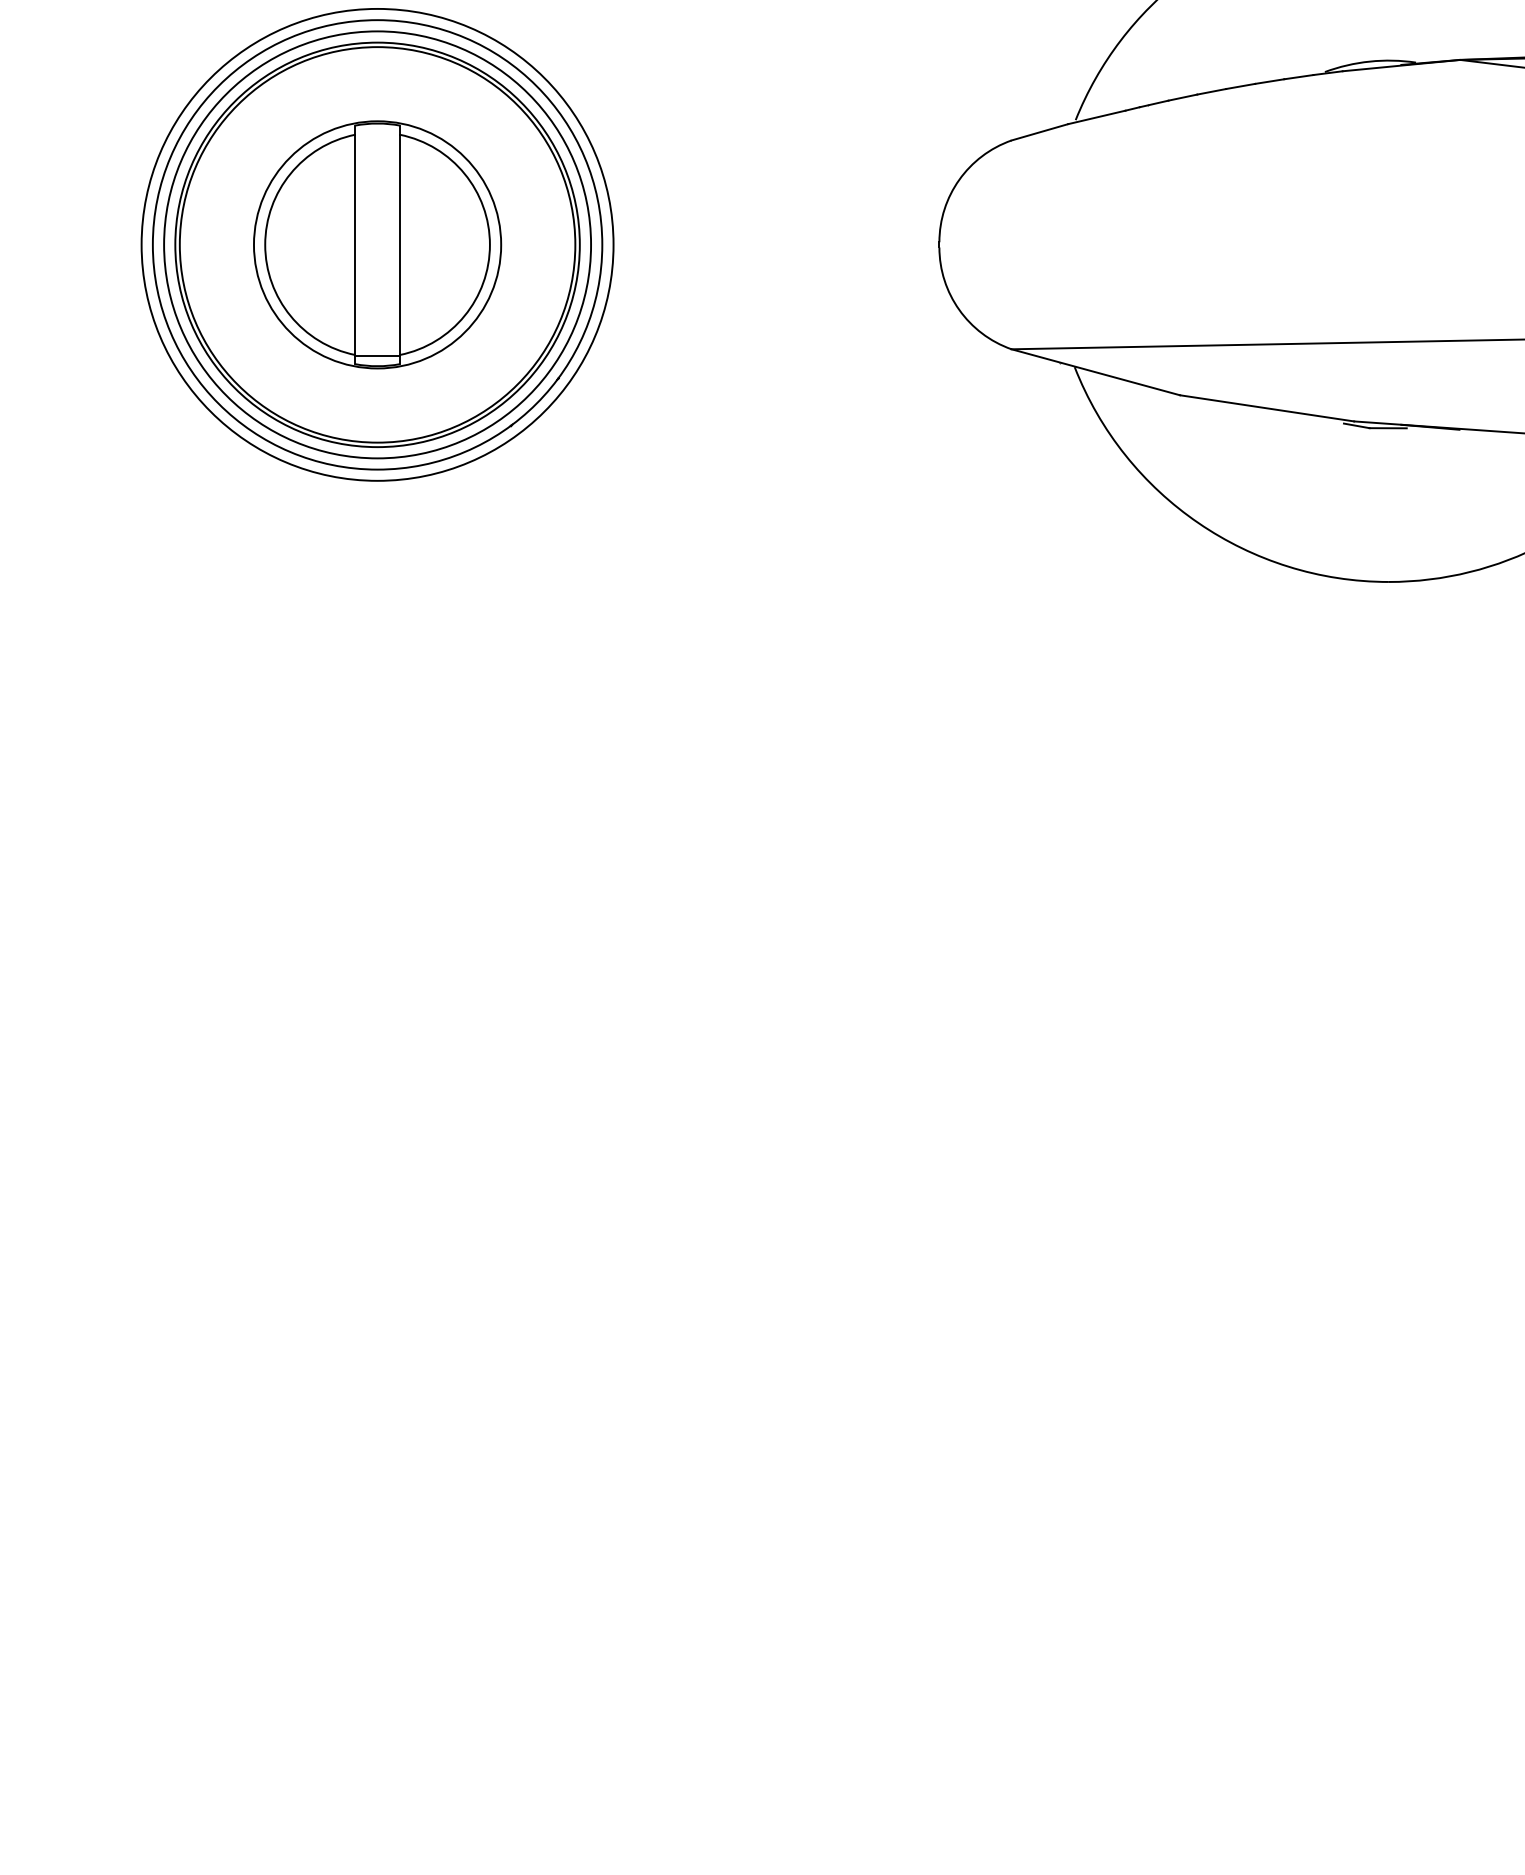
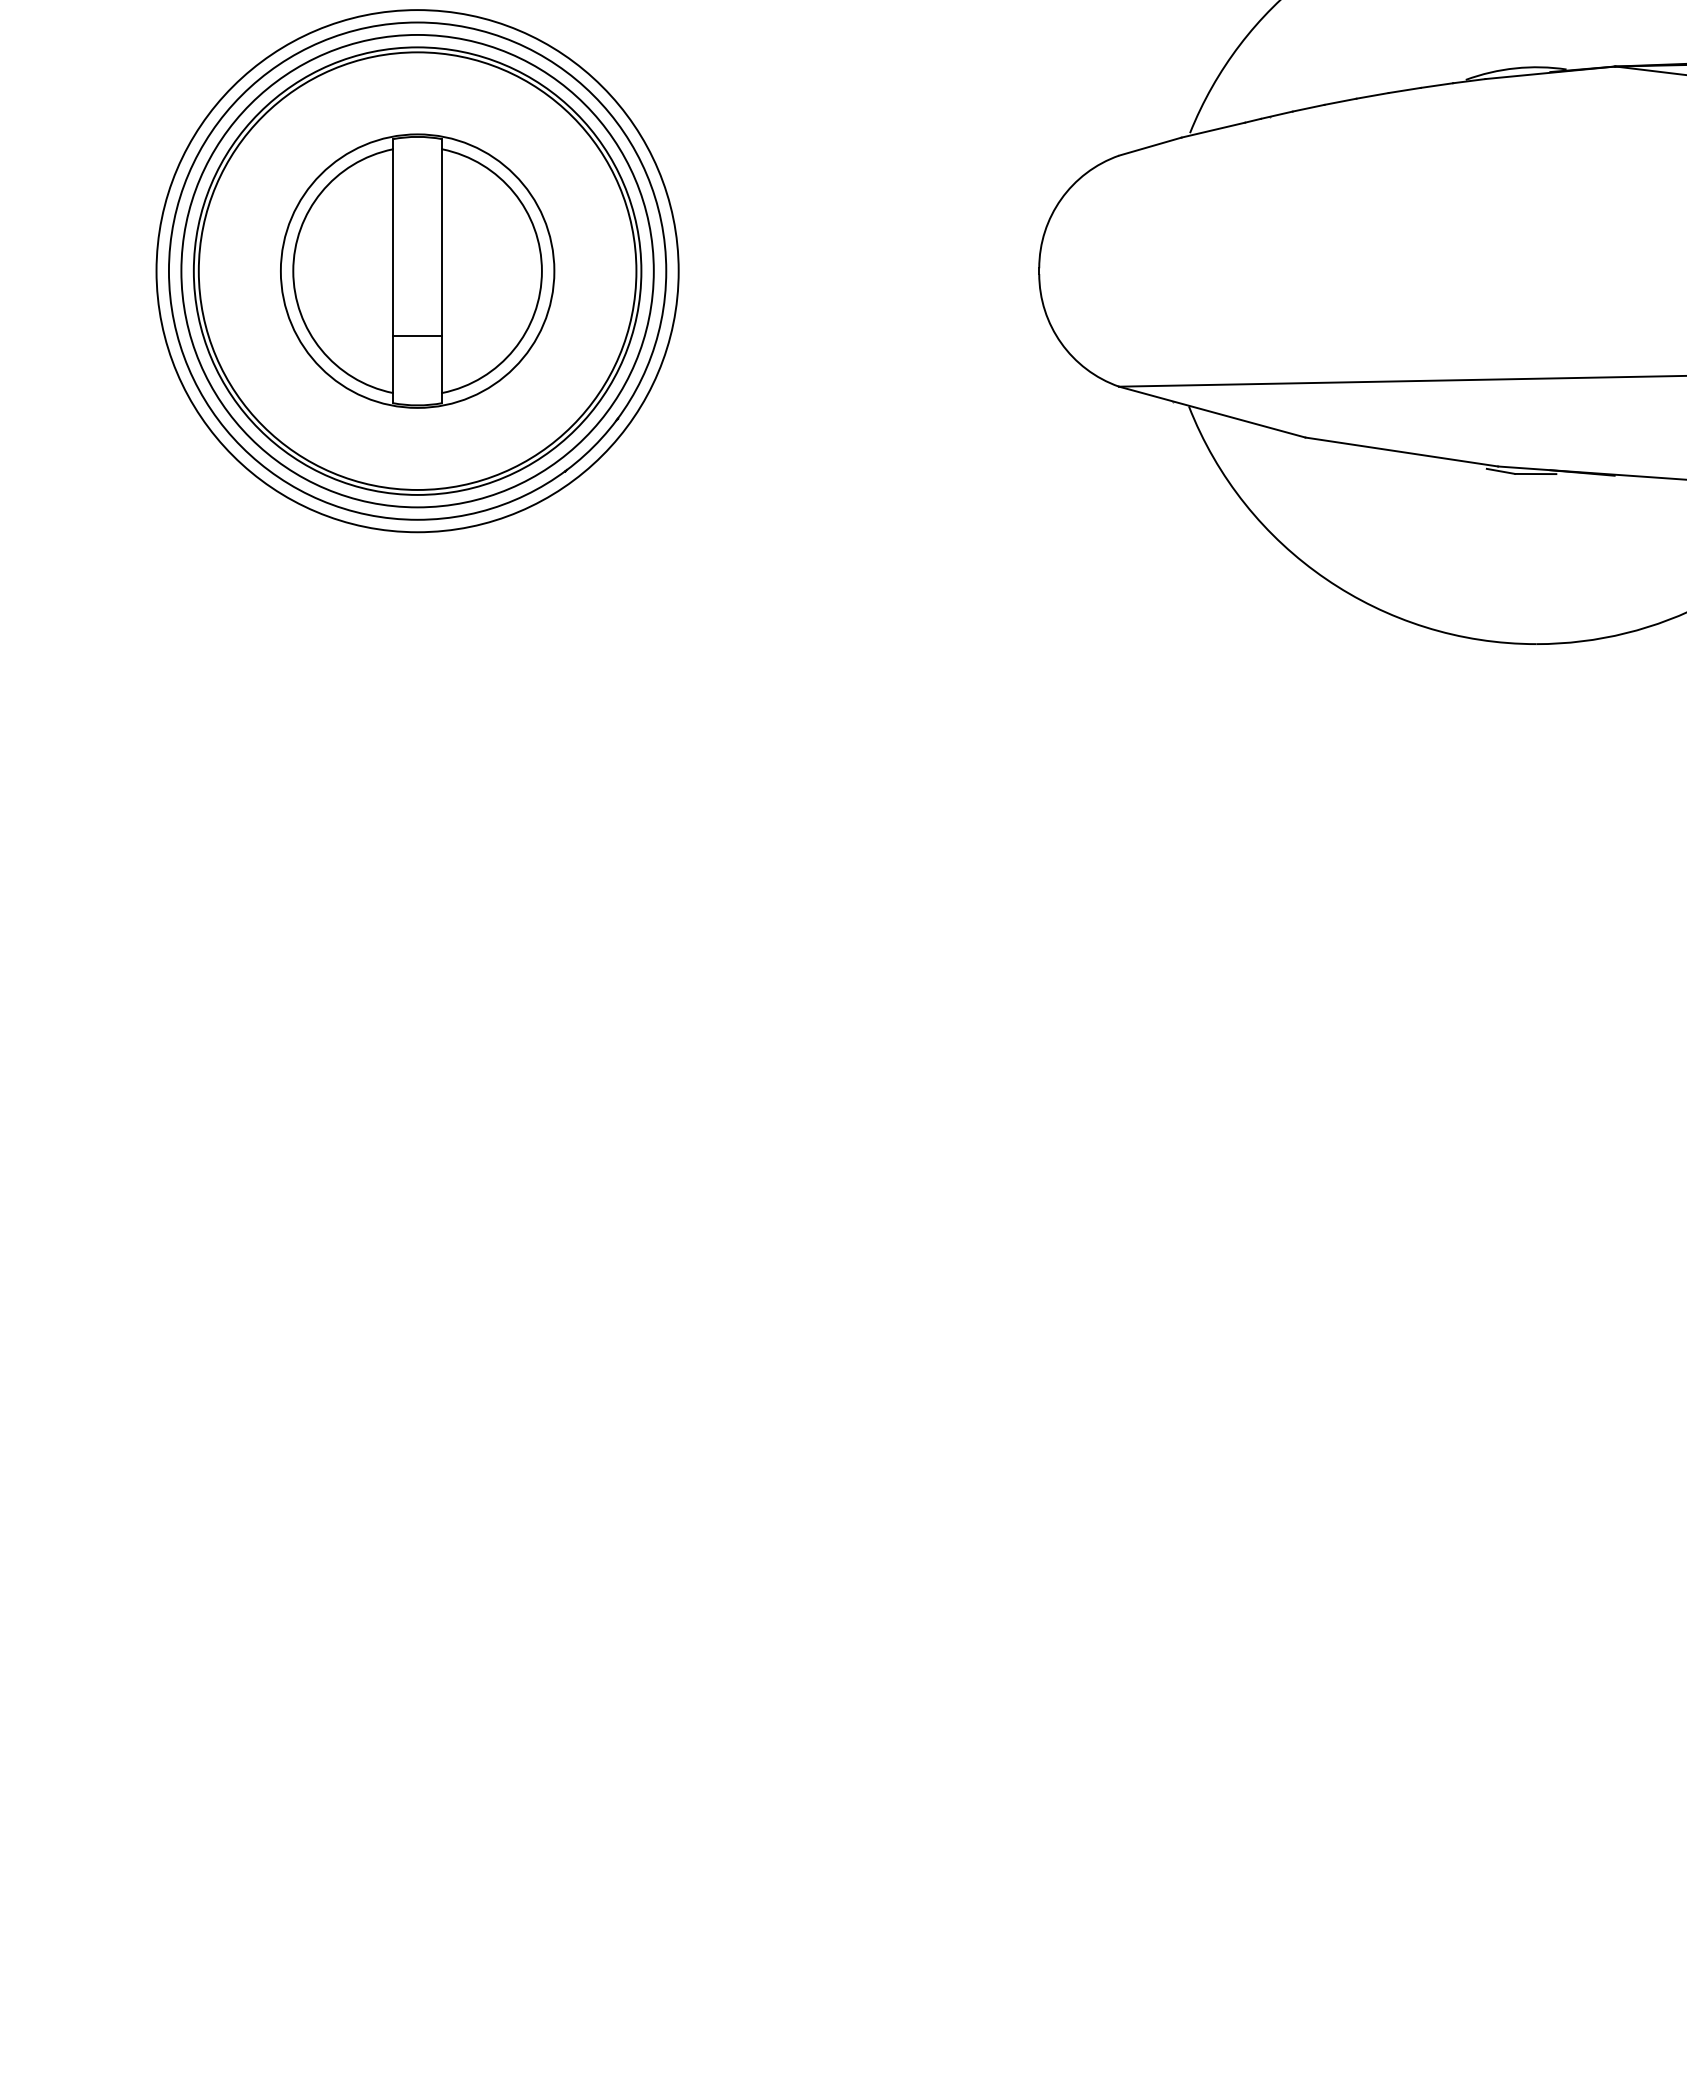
line: (377, 355) -> (417, 335), moved

